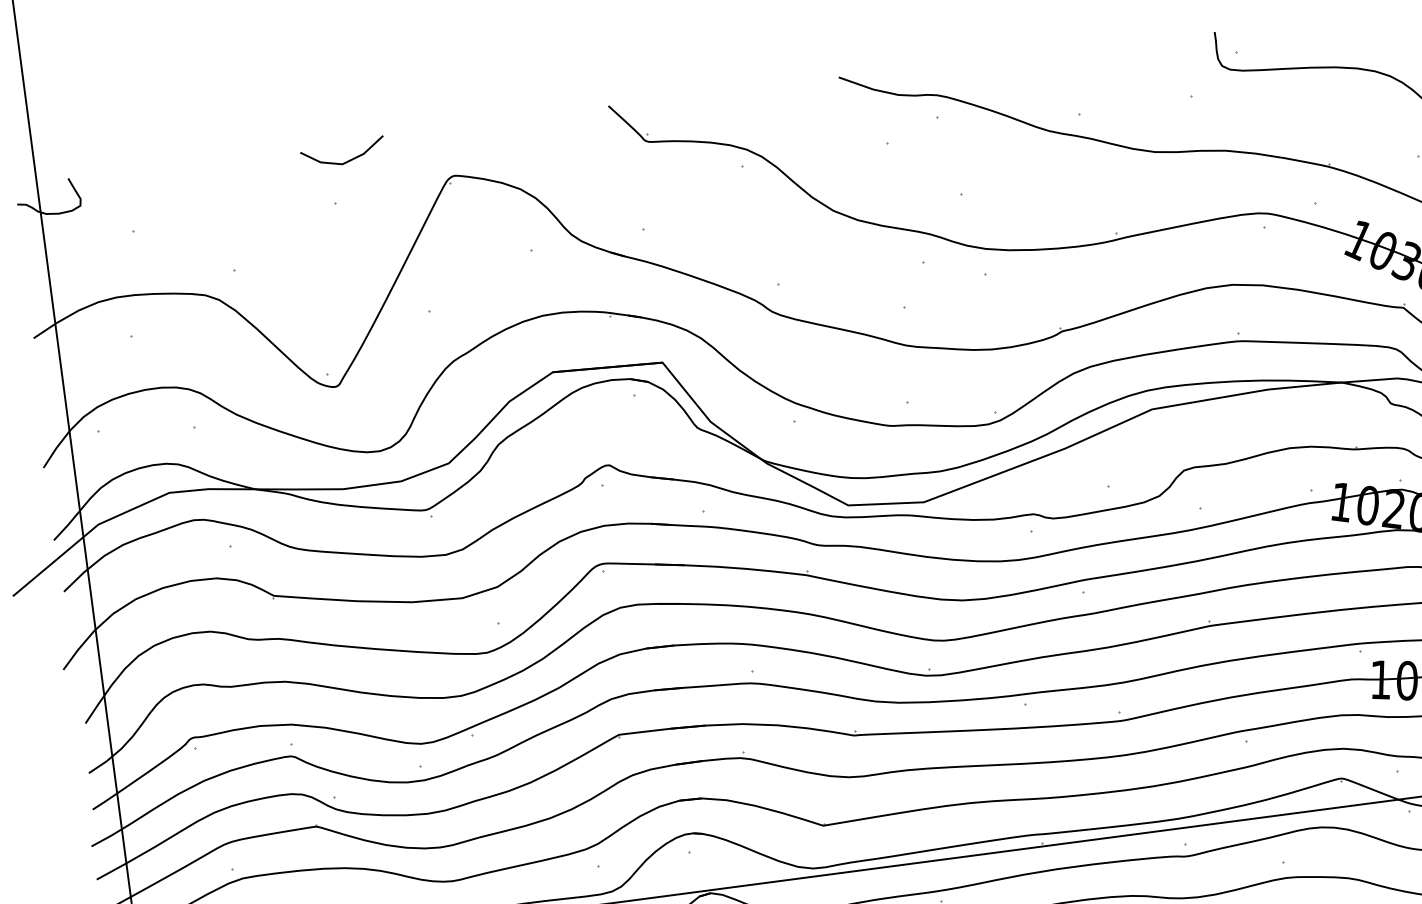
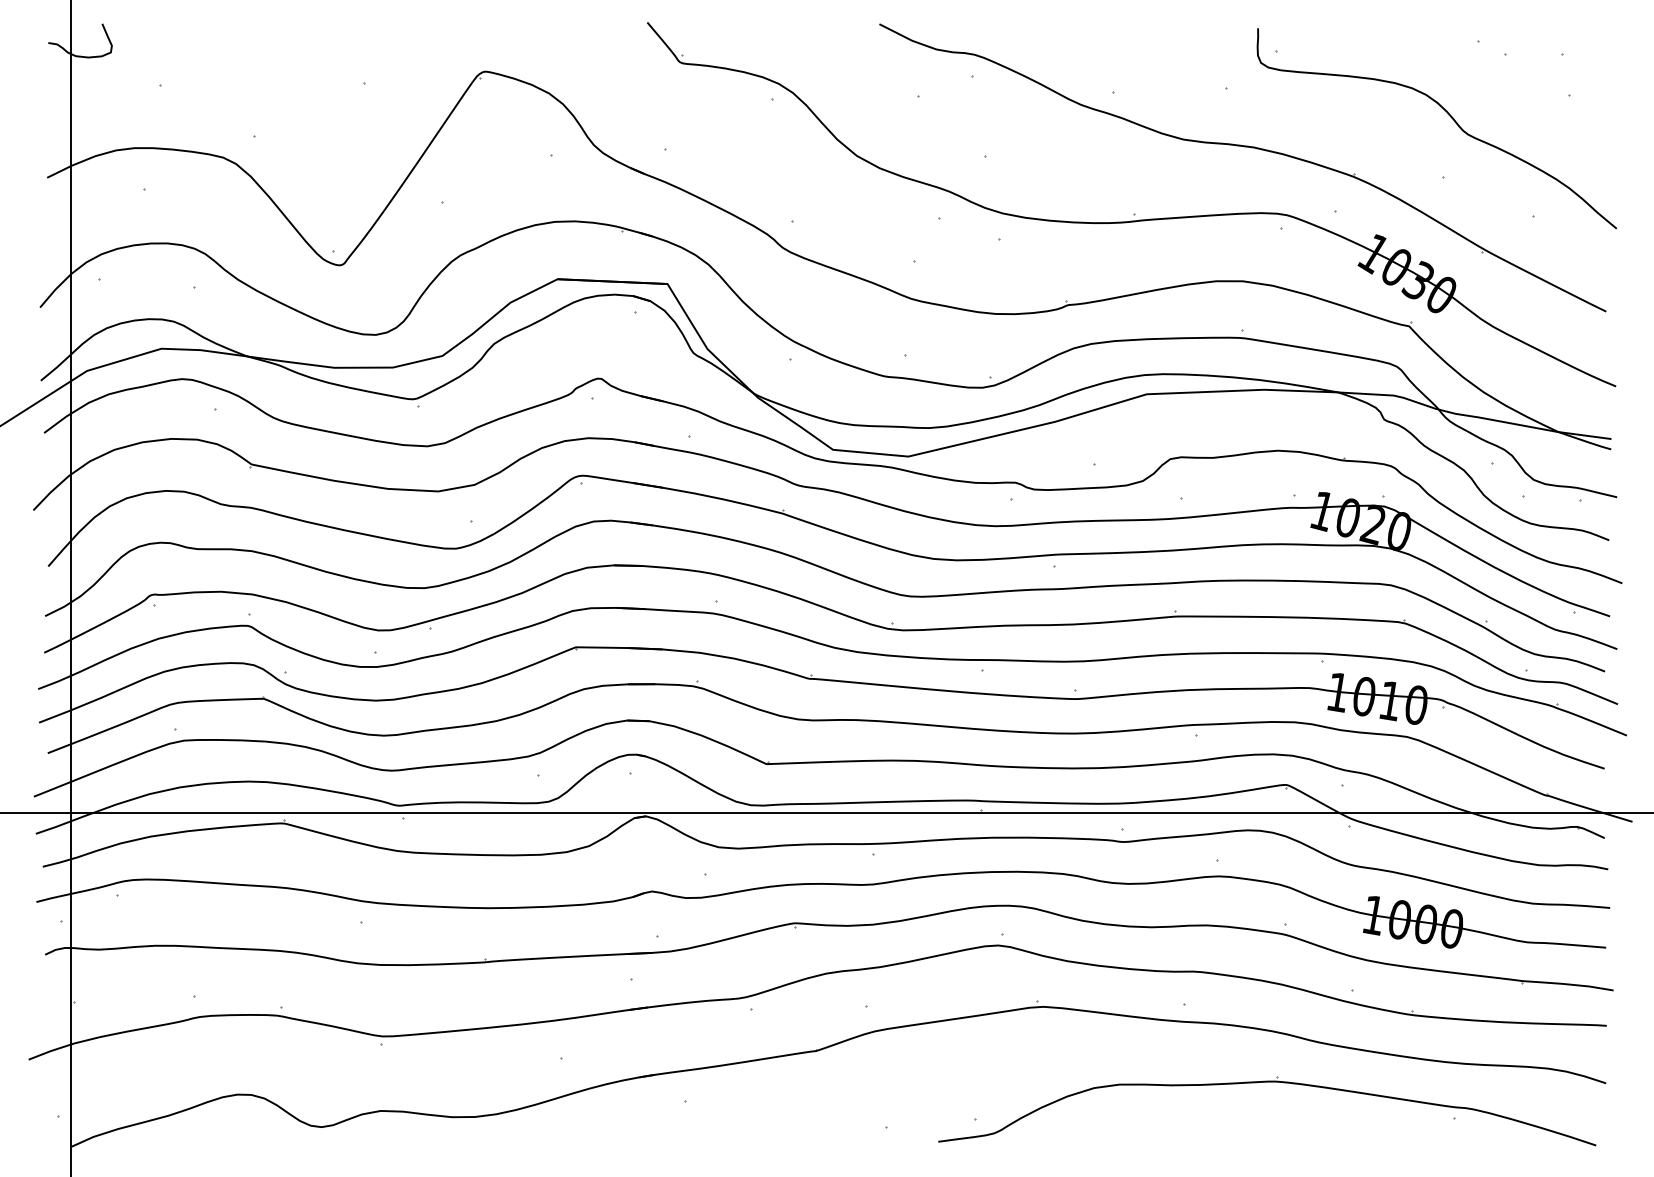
line: (347, 160) -> (381, 42), removed

